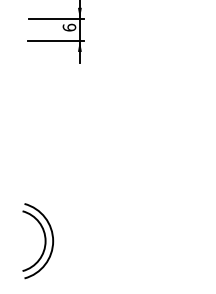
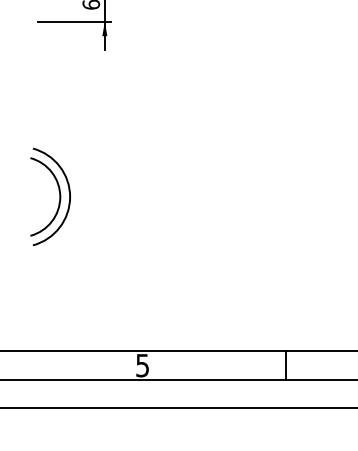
part: (44, 240) -> (59, 196), moved

